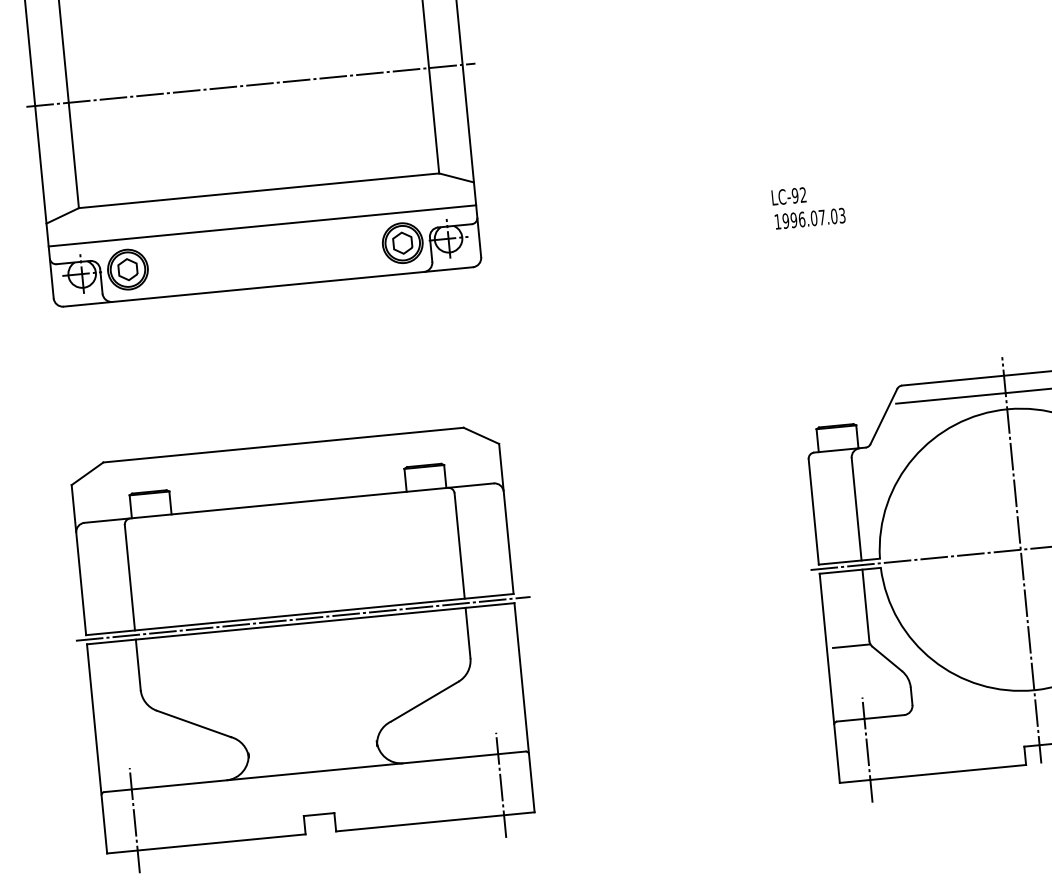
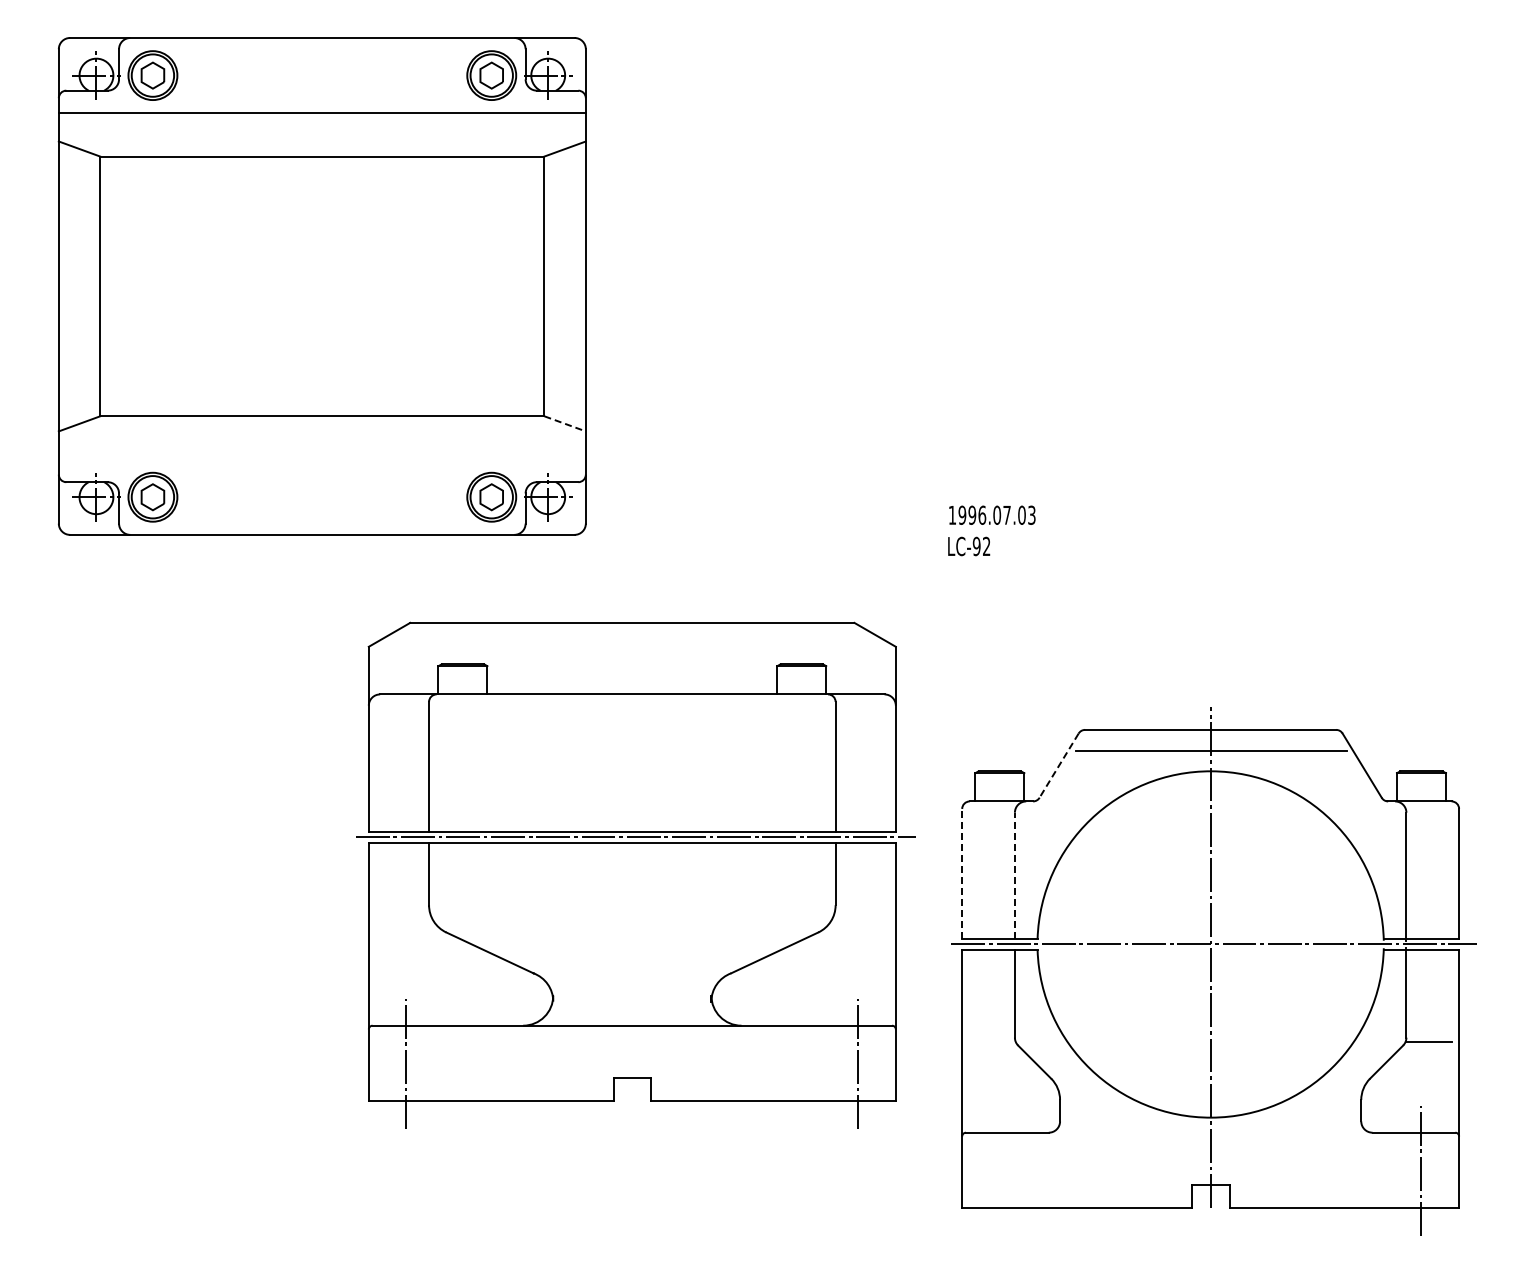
line: (250, 85) -> (324, 286), removed
line: (456, 178) -> (565, 424), solid -> dashed
text: (789, 196) -> (969, 546), moved
line: (261, 225) -> (321, 459), removed
line: (883, 417) -> (1058, 766), solid -> dashed
line: (856, 509) -> (1014, 875), solid -> dashed
line: (813, 511) -> (962, 873), solid -> dashed
line: (850, 646) -> (991, 1042), removed
part: (305, 648) -> (635, 874), moved
line: (867, 750) -> (999, 1171), removed

